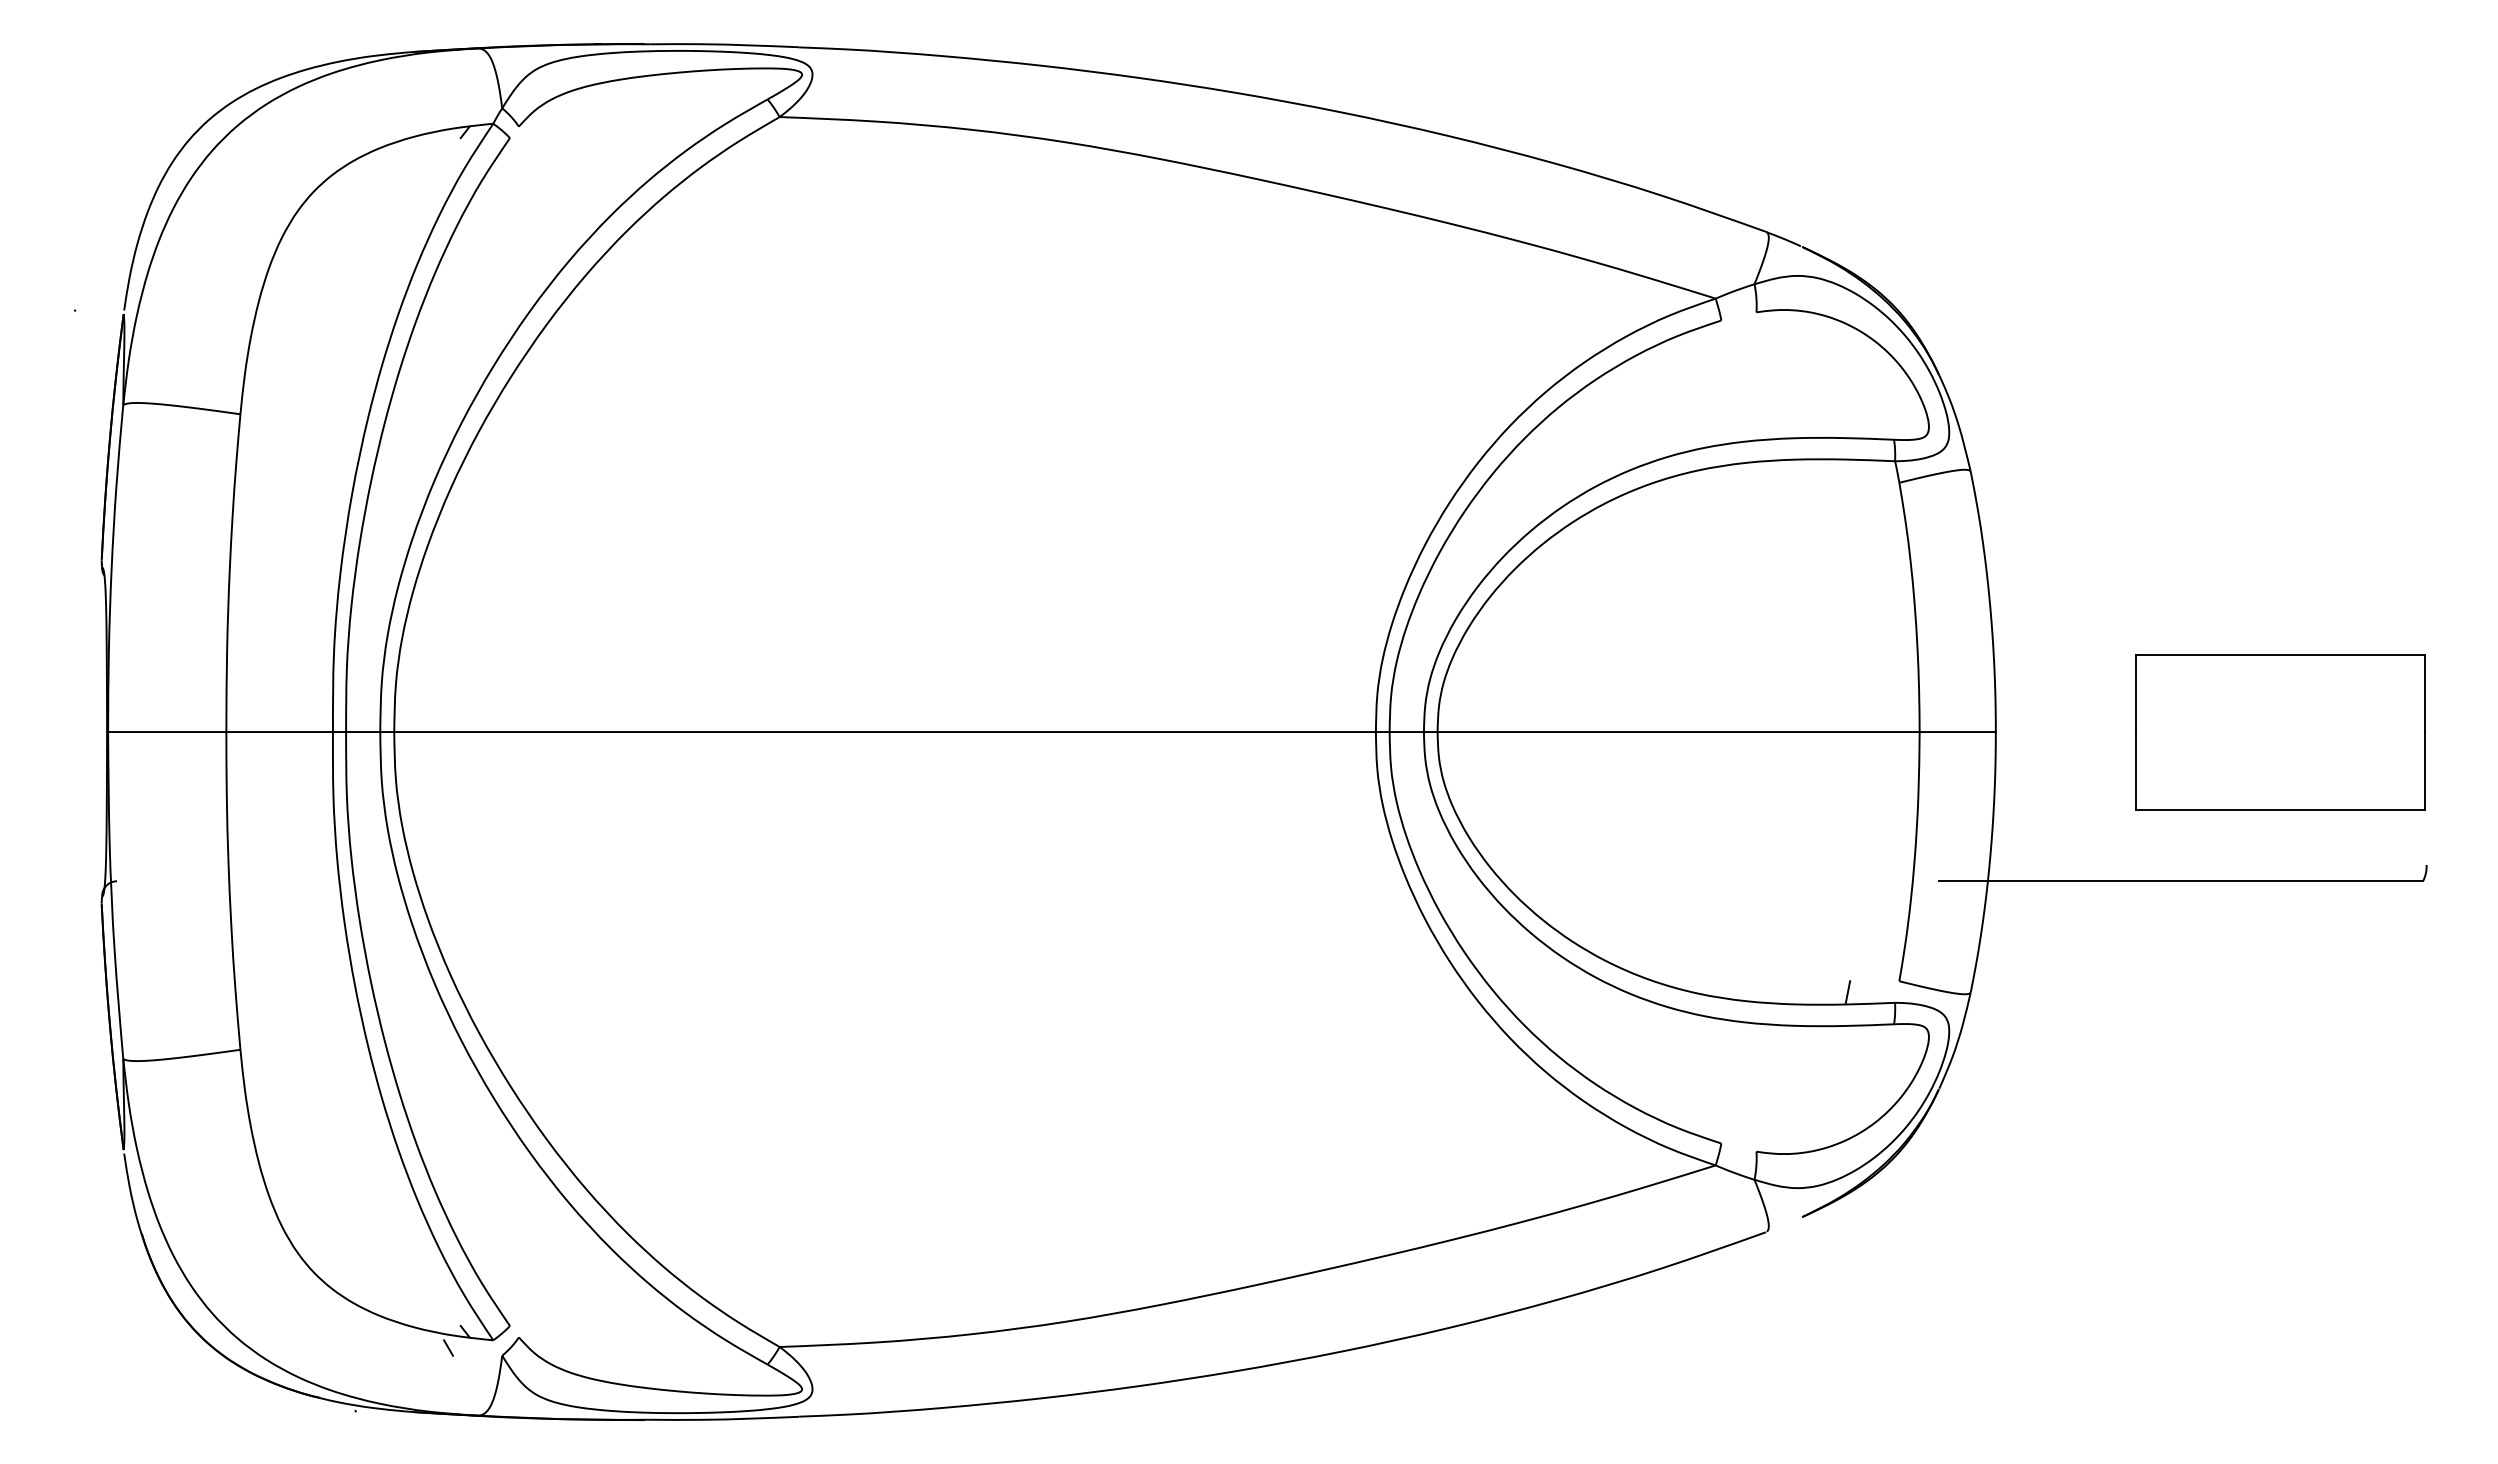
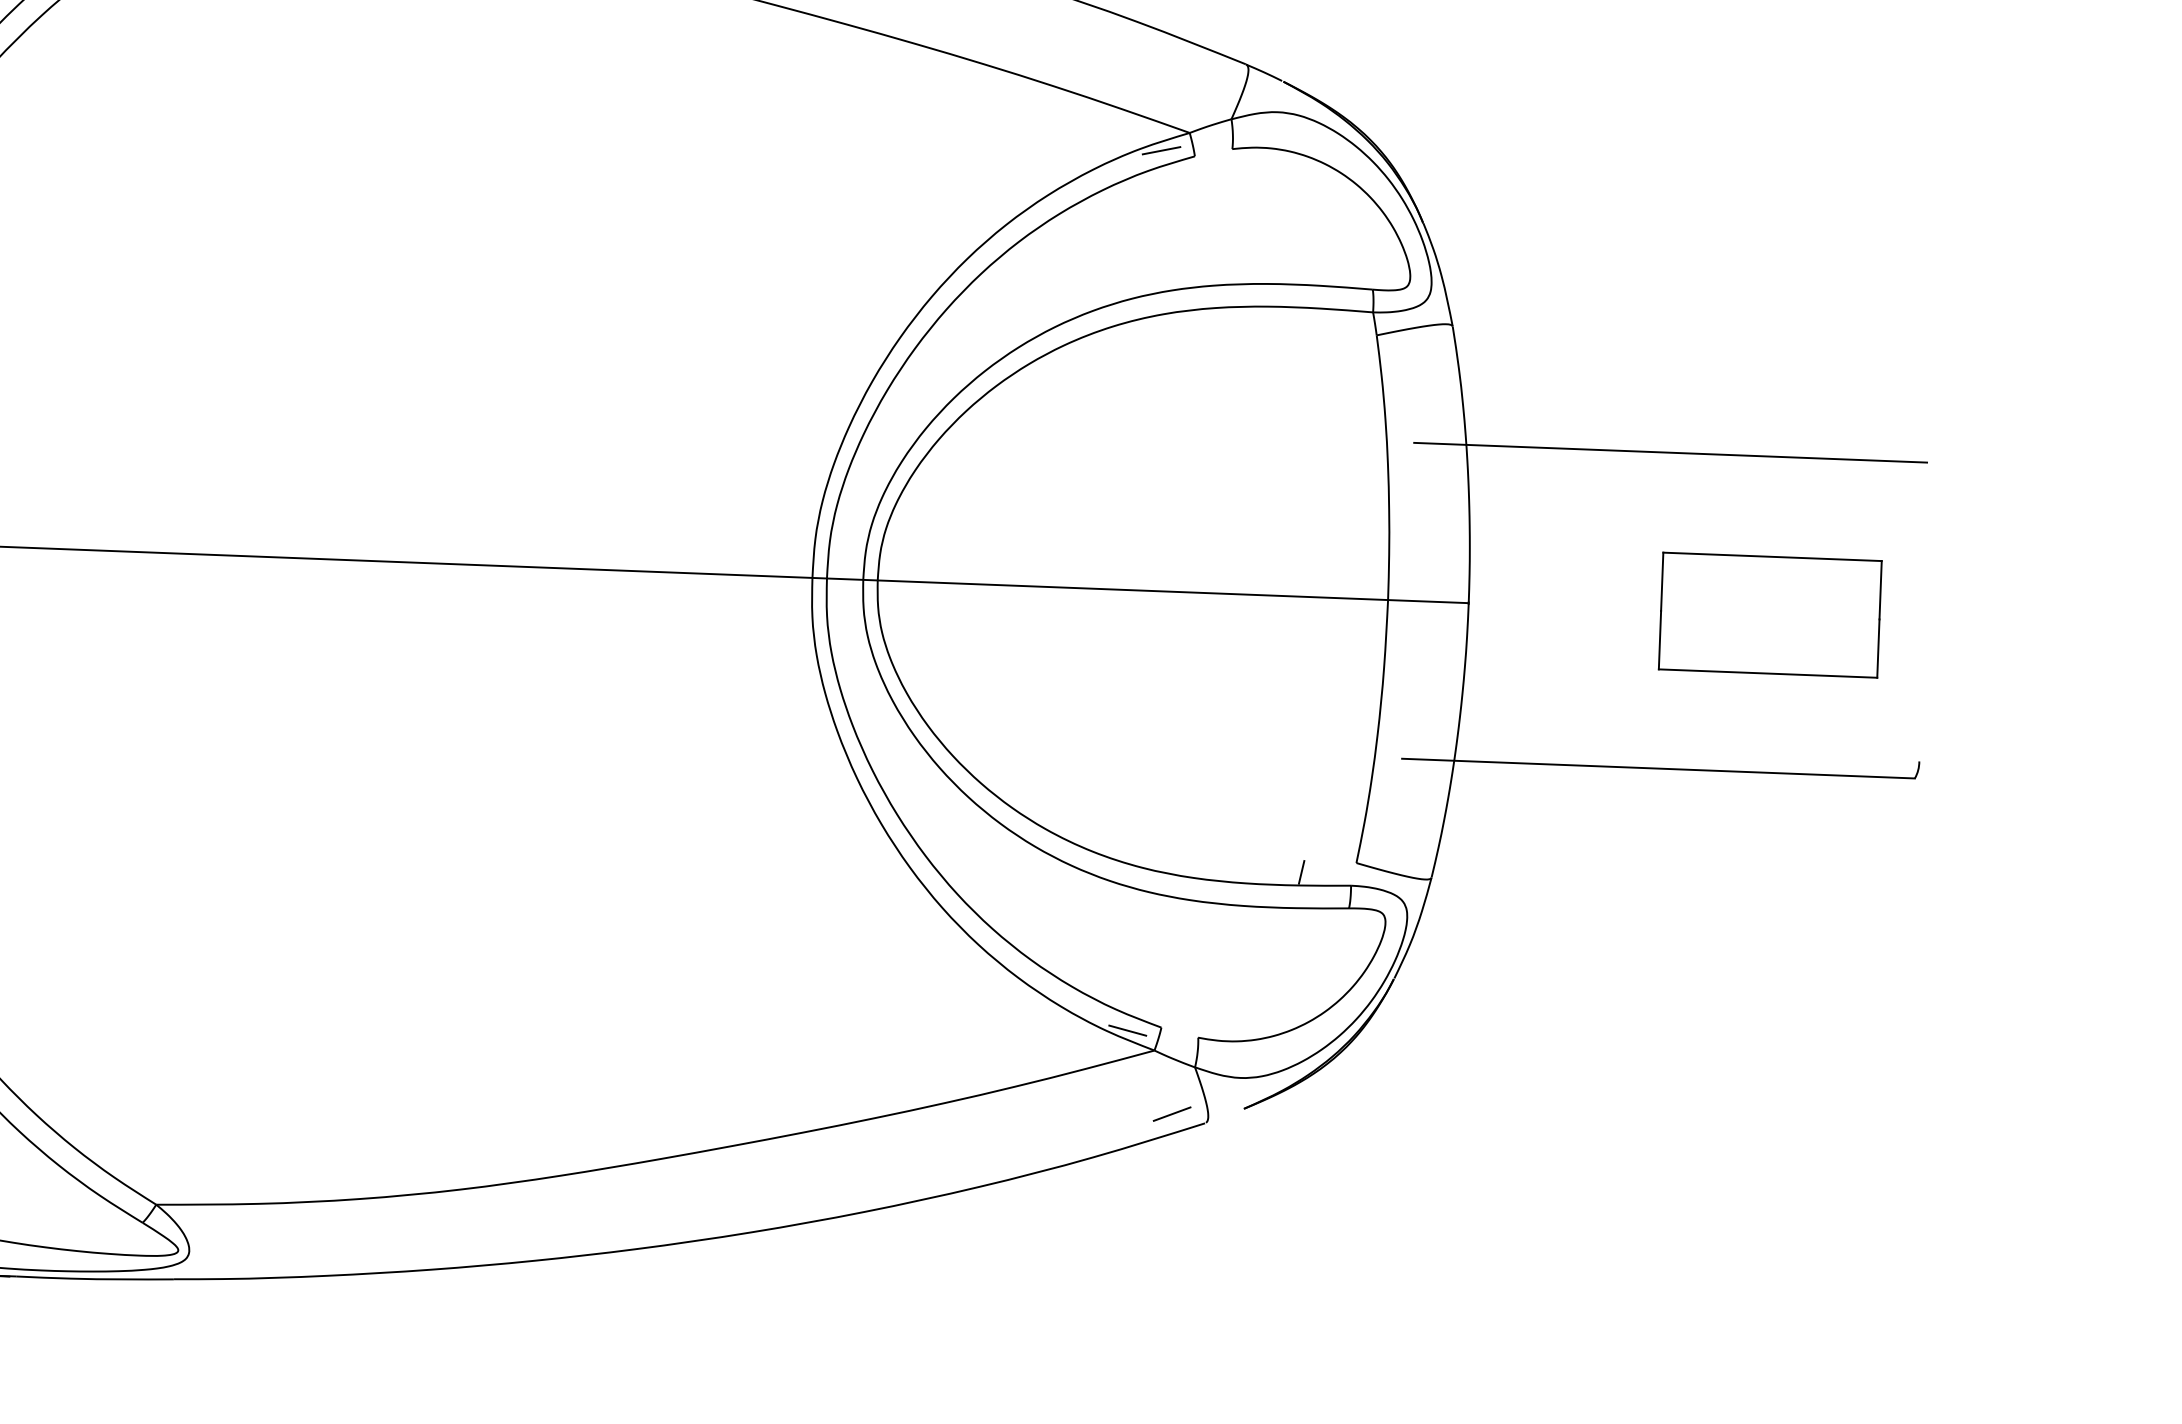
line: (1689, 316) -> (1161, 150), added
line: (2180, 582) -> (1670, 452), added
part: (2280, 732) -> (1770, 615), size x0.71
line: (1689, 1147) -> (1127, 1030), added
line: (1734, 1224) -> (1172, 1113), added

